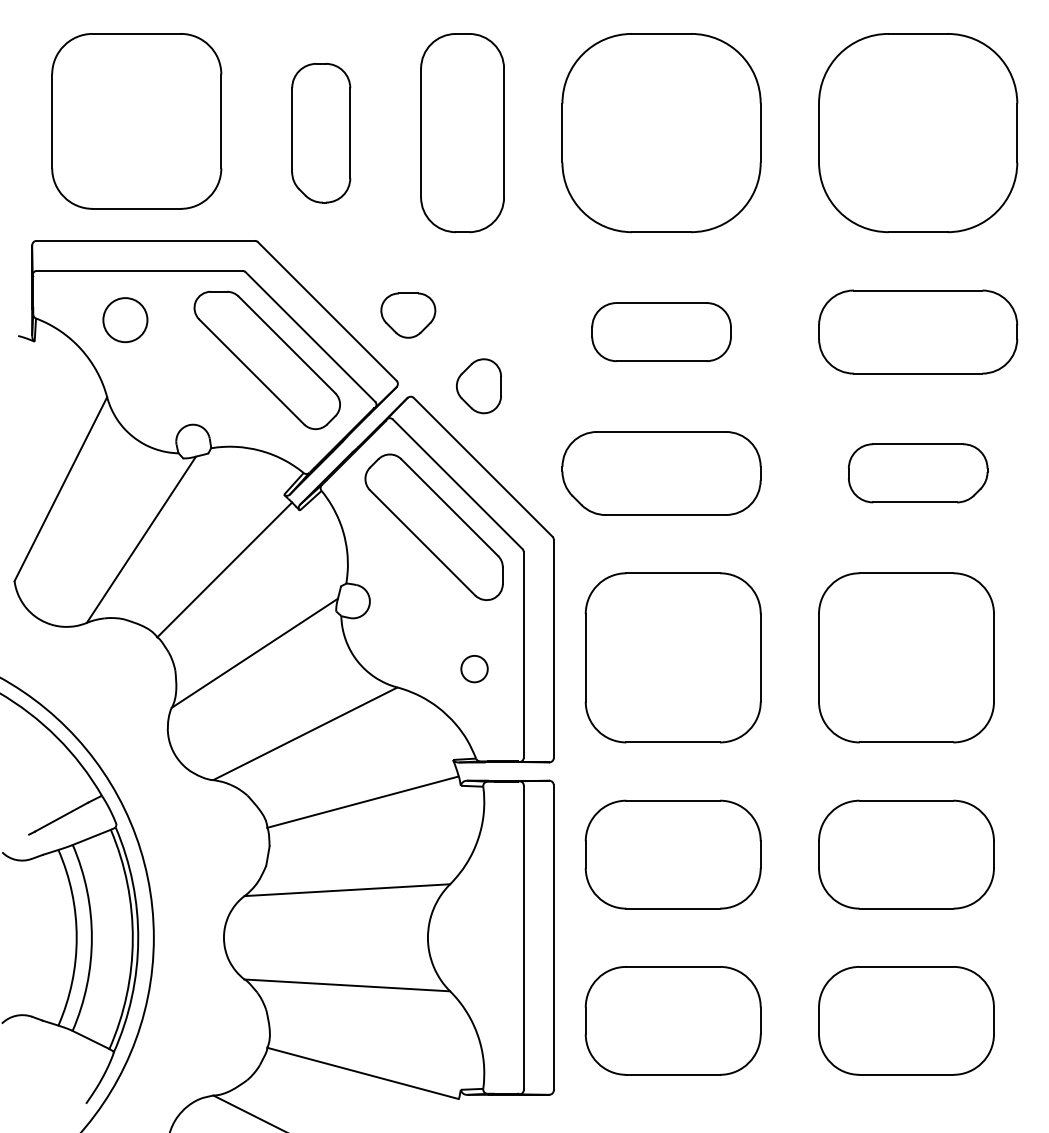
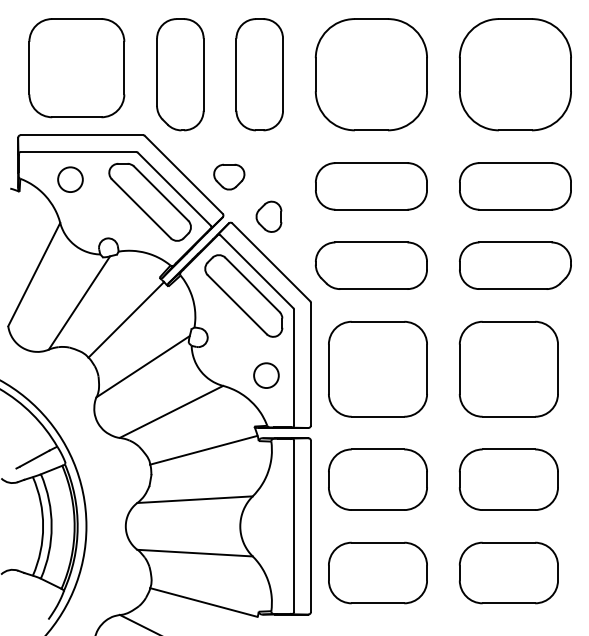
part: (321, 132) -> (180, 74), size x1.43
part: (661, 332) -> (371, 186), size x1.43
part: (918, 472) -> (515, 265), size x1.43
circle: (474, 668) -> (266, 375), size x1.67

